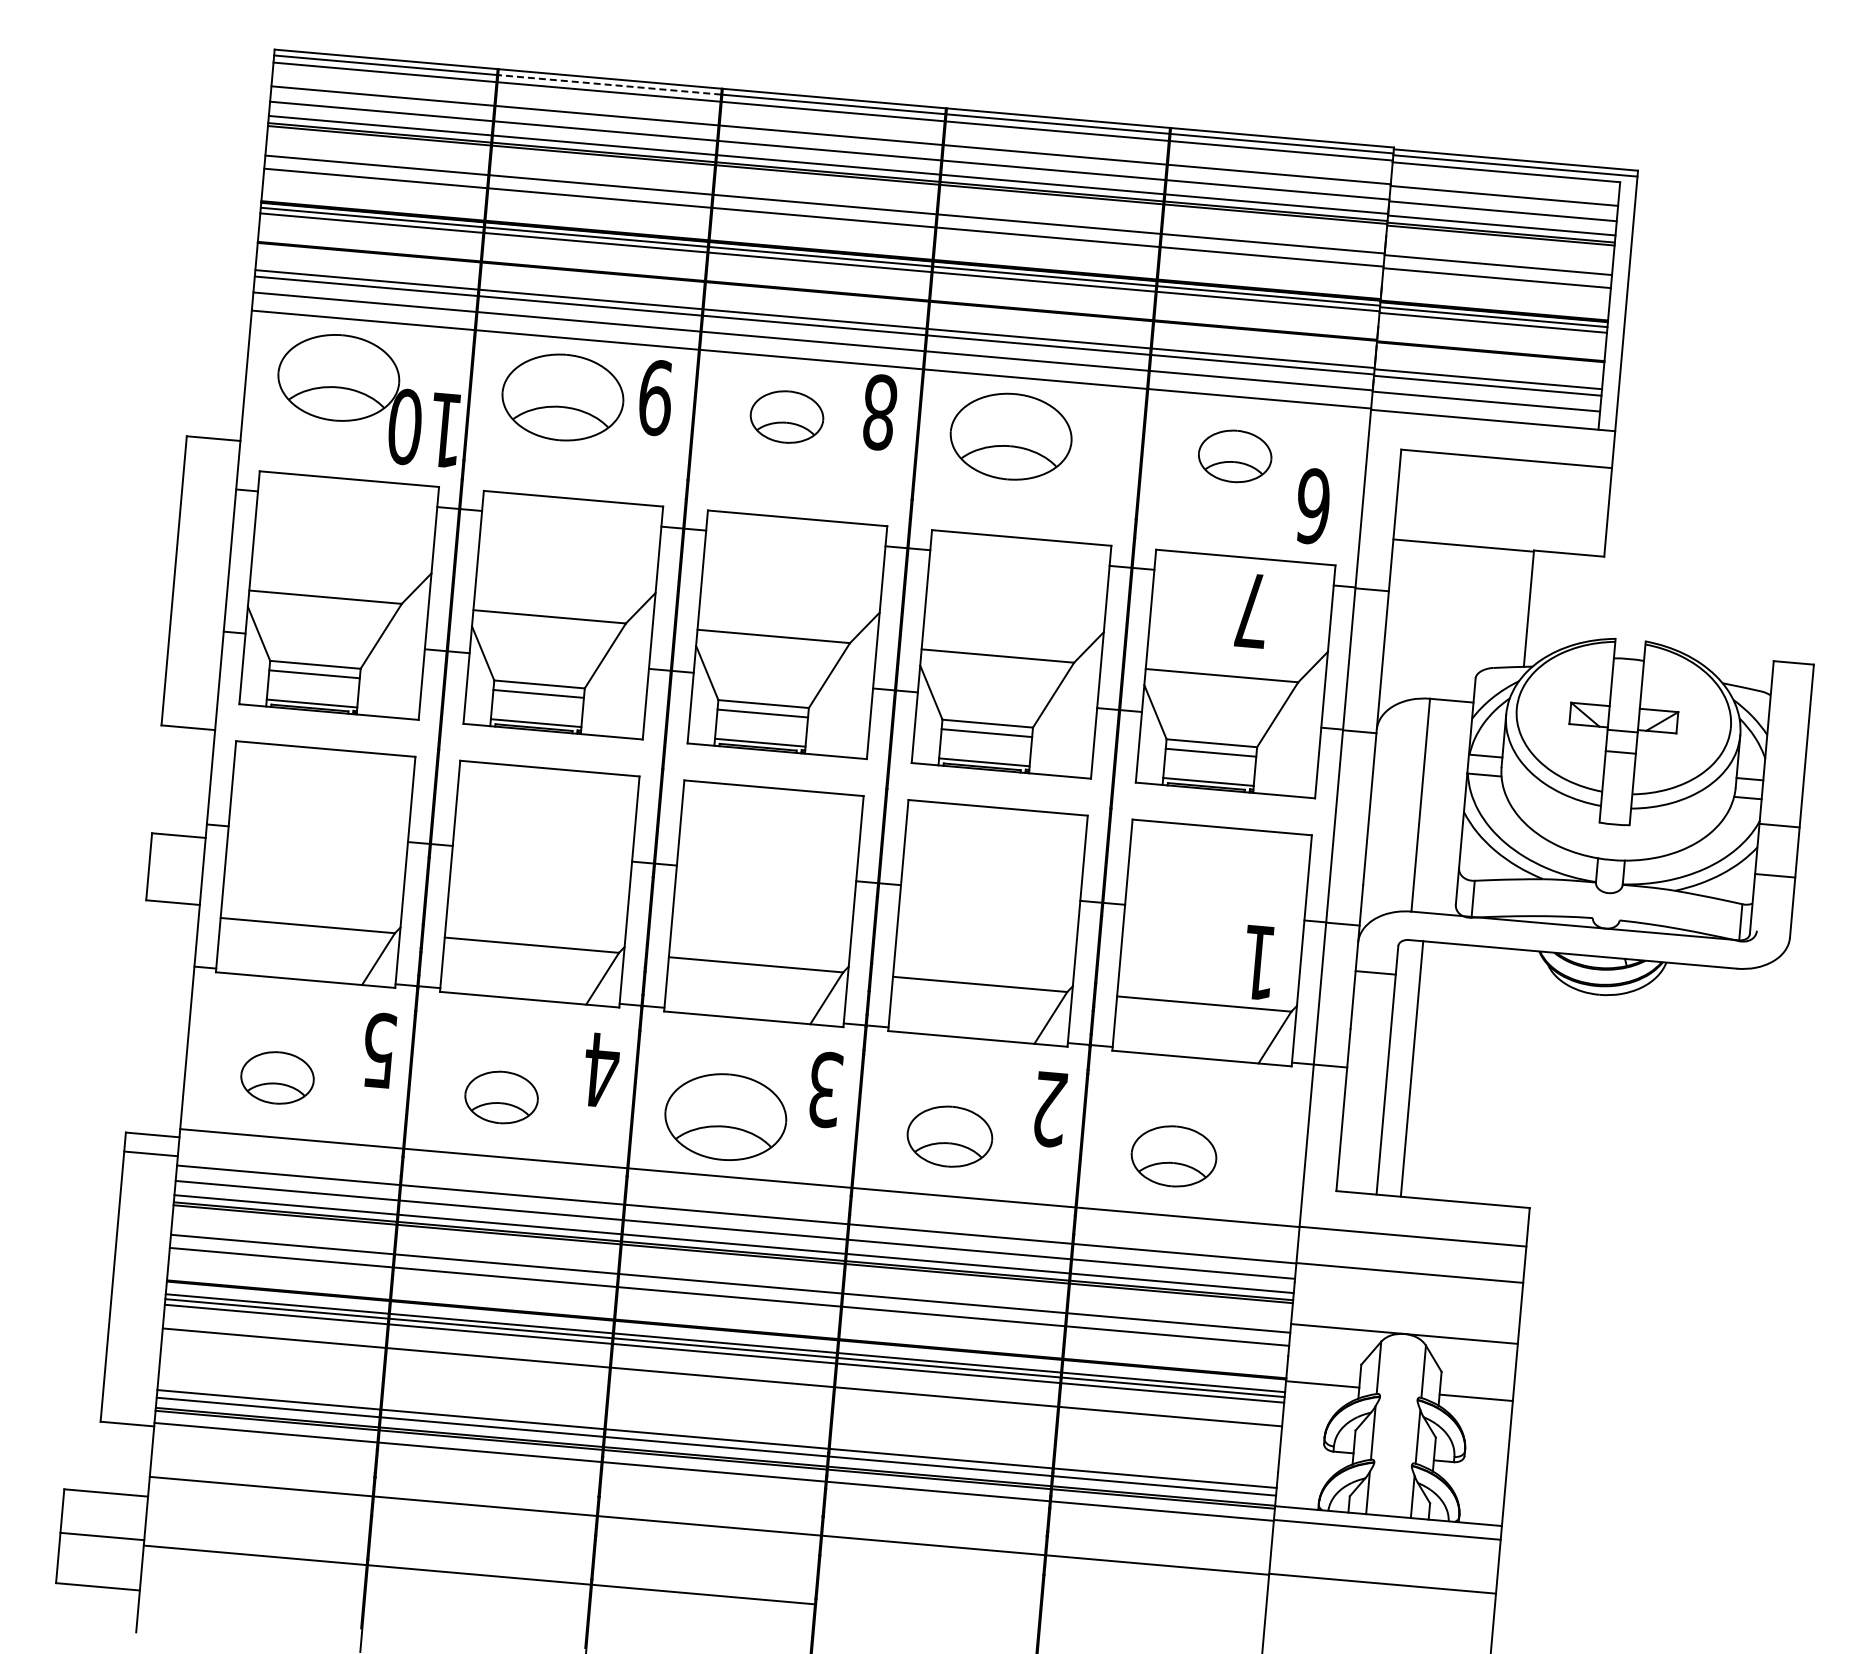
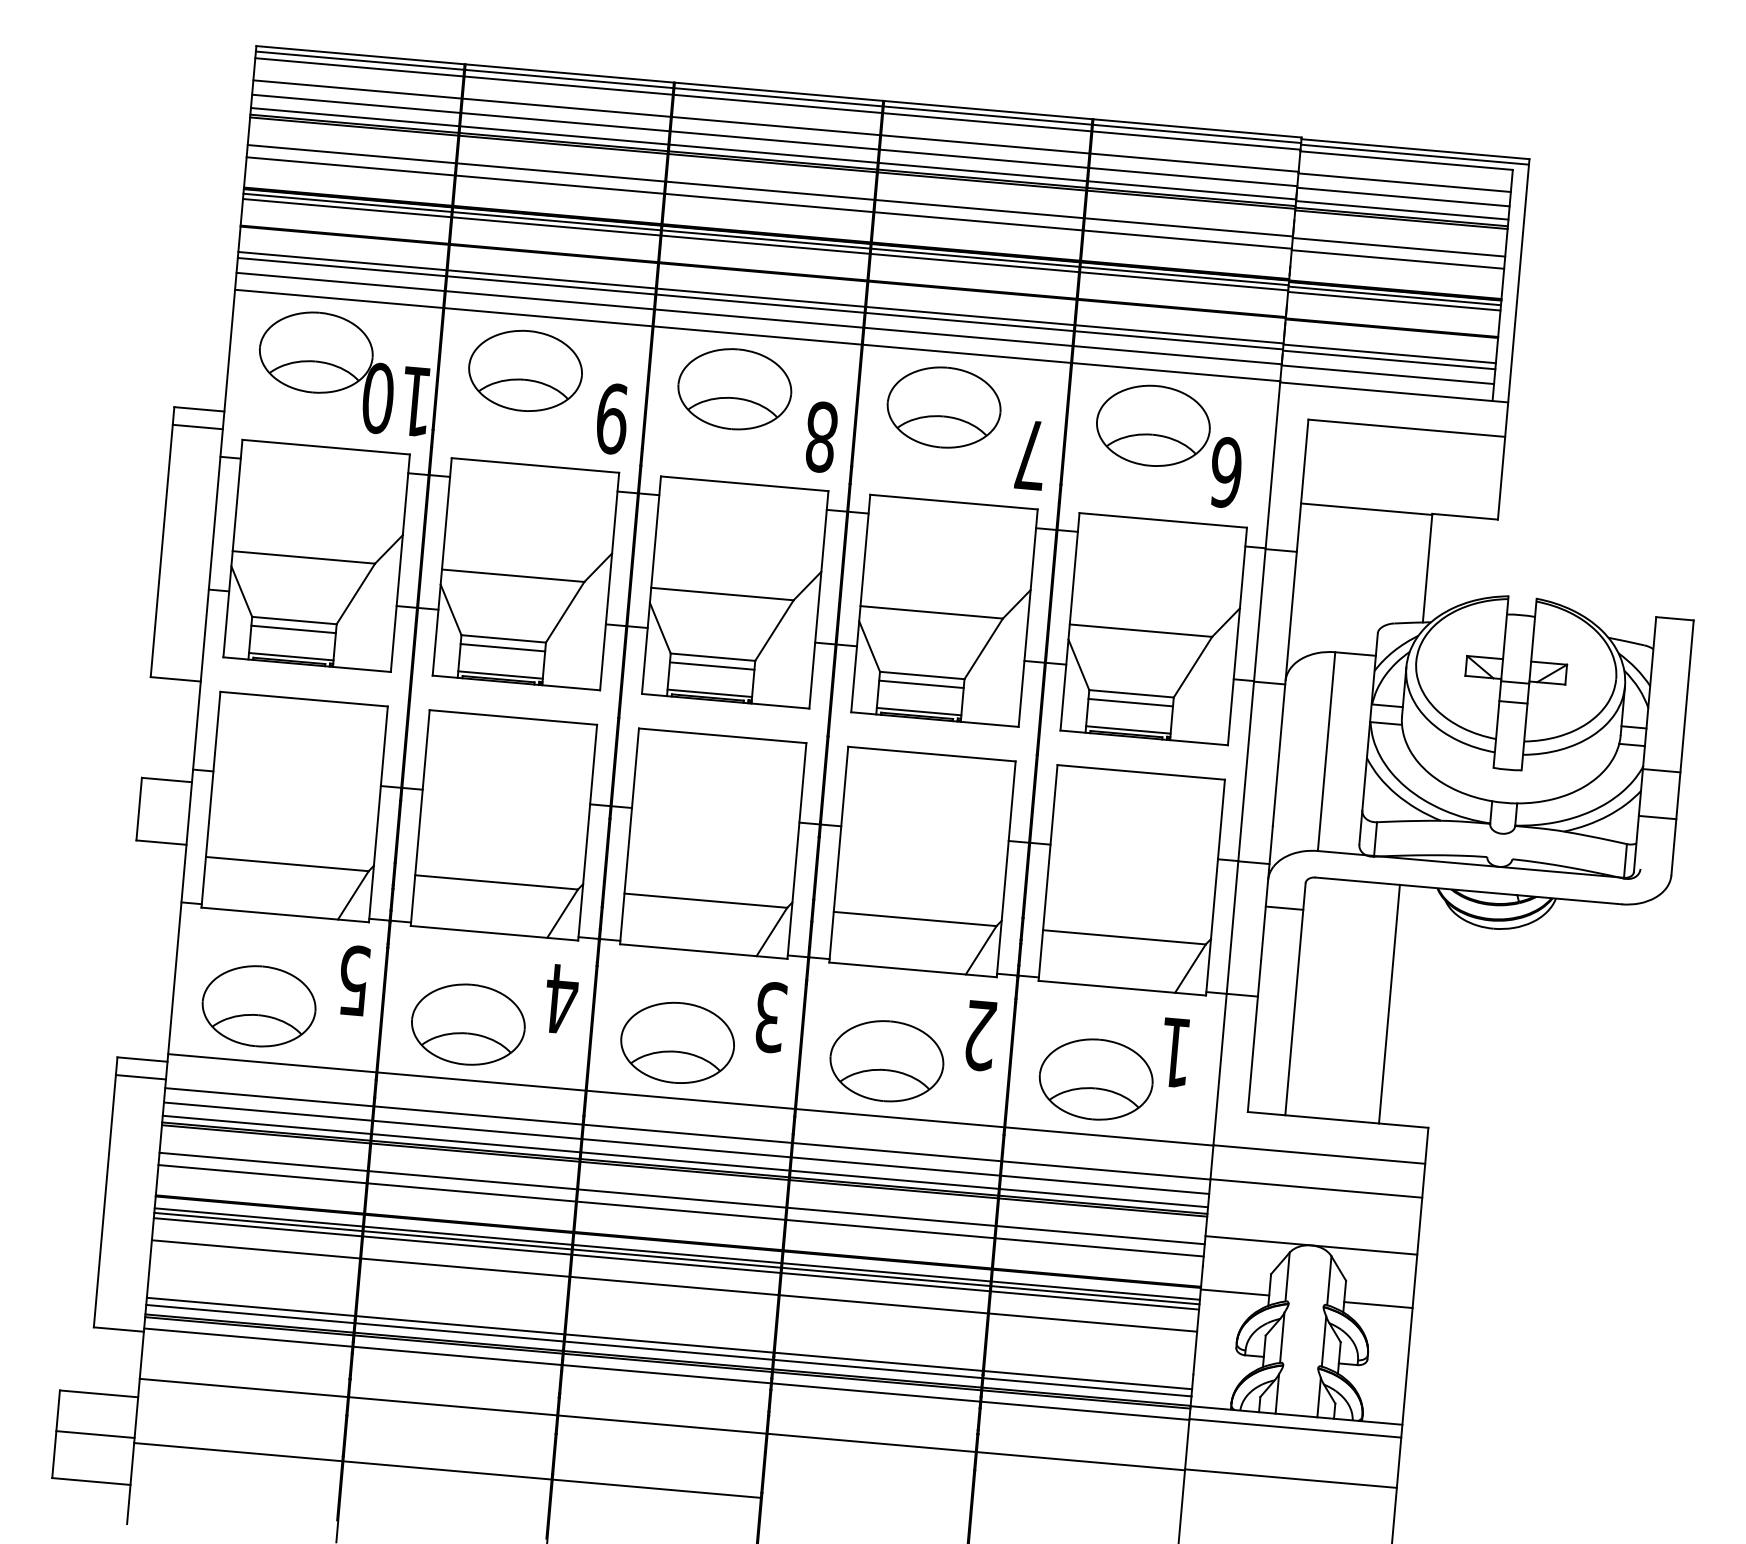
line: (609, 84) -> (569, 78), dashed -> solid
text: (655, 398) -> (612, 419), moved
text: (880, 412) -> (822, 437), moved
part: (786, 416) -> (734, 388), size x1.67
part: (1234, 456) -> (1152, 426), size x1.67
line: (211, 457) -> (197, 426), added
text: (1249, 611) -> (1028, 455), moved
text: (1260, 961) -> (1176, 1051), moved
line: (1411, 1068) -> (1388, 1004), moved
part: (277, 1077) -> (259, 1005), size x1.67
part: (501, 1097) -> (468, 1024), size x1.67
part: (949, 1136) -> (886, 1061), size x1.43
part: (1173, 1156) -> (1095, 1079), size x1.43

